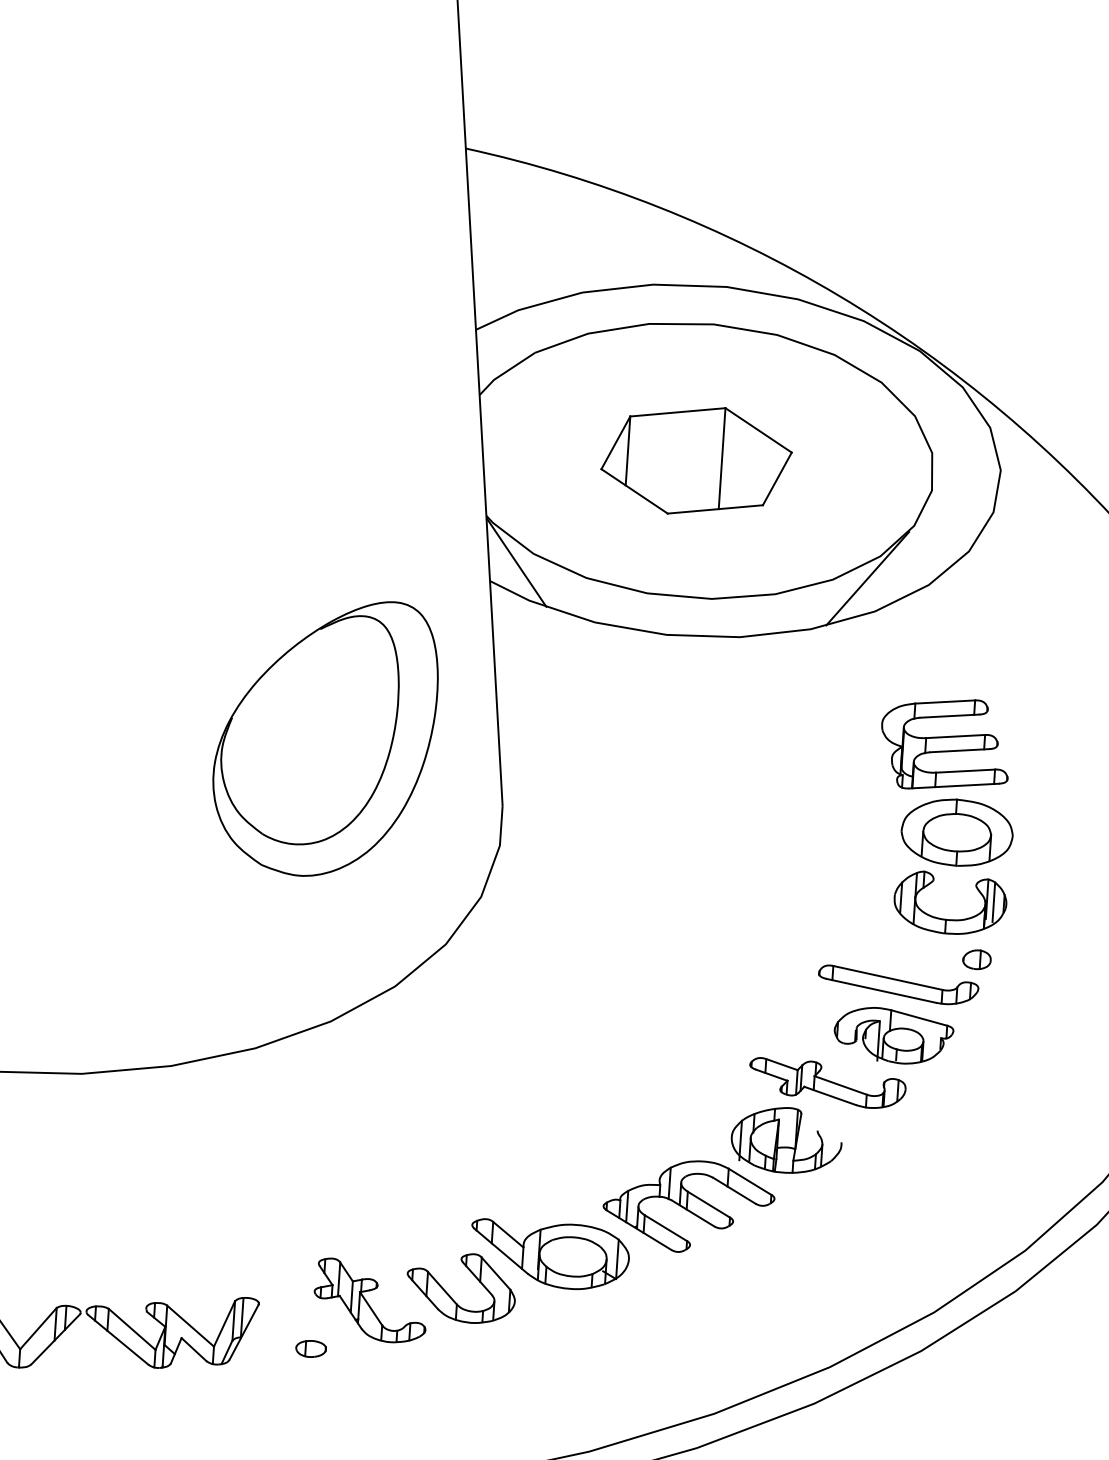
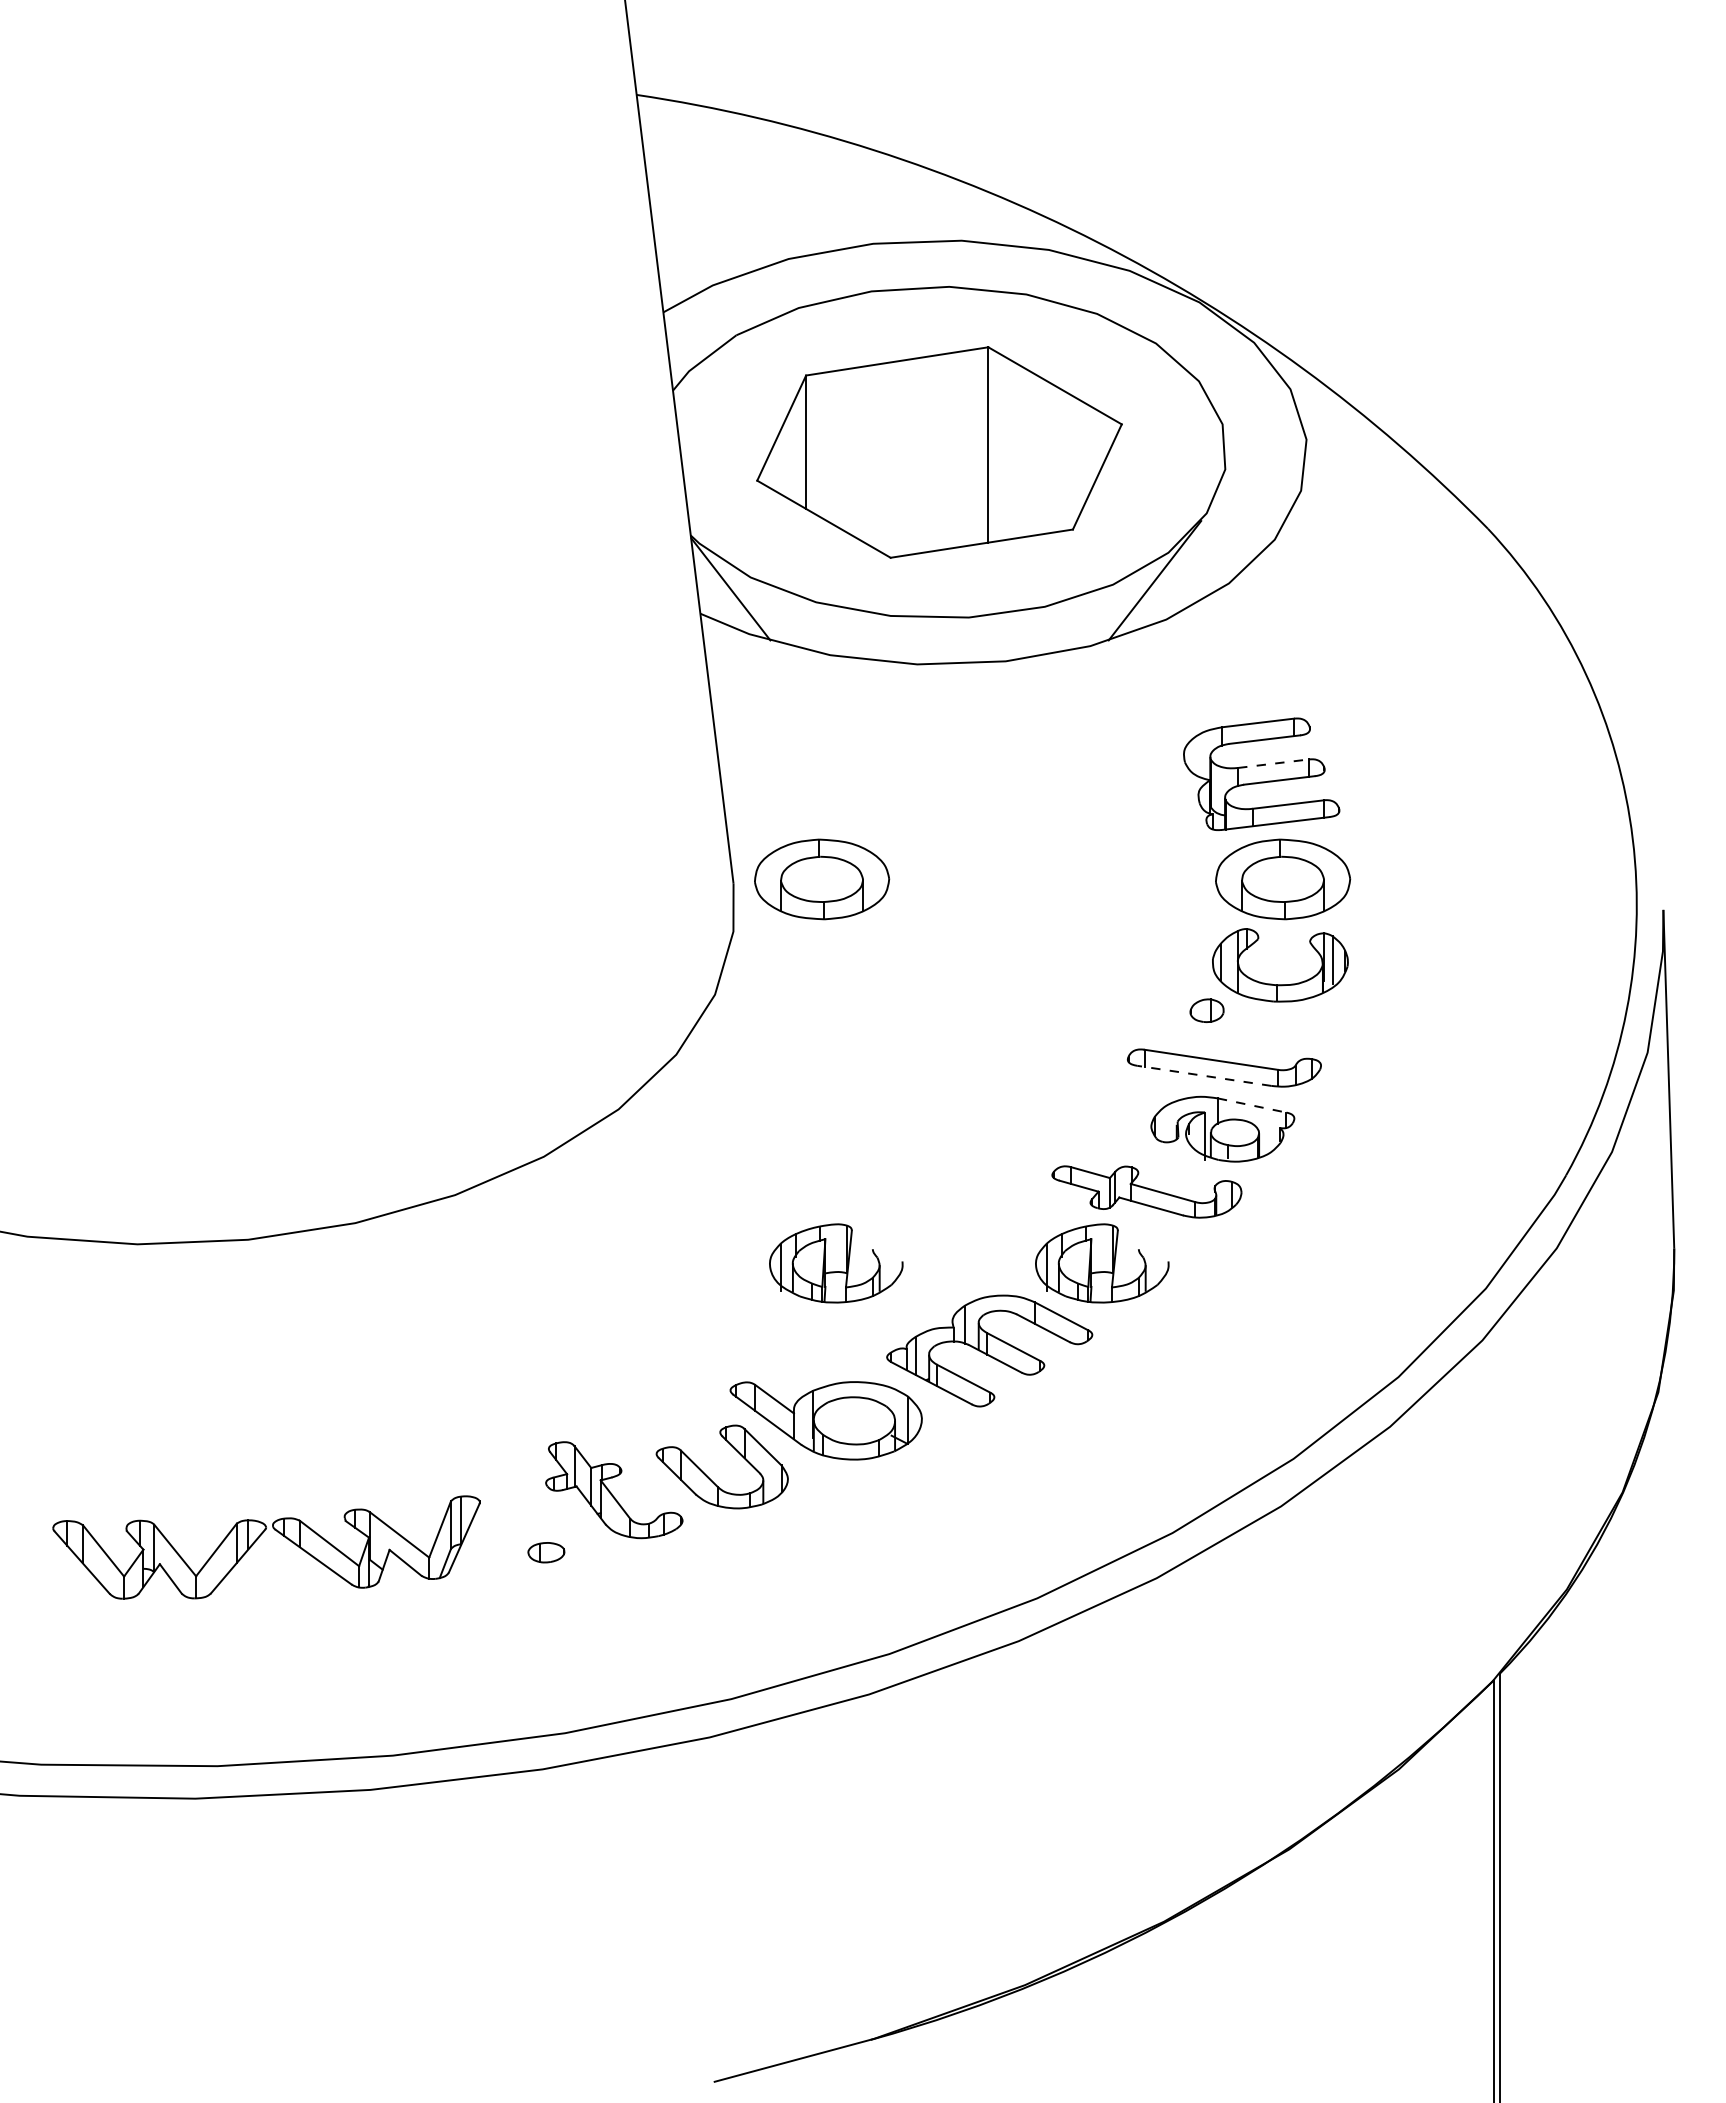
part: (696, 460) -> (939, 452), size x1.6
line: (955, 736) -> (1273, 763), solid -> dashed
part: (325, 737) -> (514, 815), removed
part: (576, 807) -> (822, 879), added
part: (976, 959) -> (1206, 1010), moved
line: (881, 990) -> (1204, 1075), solid -> dashed
line: (919, 1018) -> (1252, 1105), solid -> dashed
part: (566, 1125) -> (836, 1263), added

